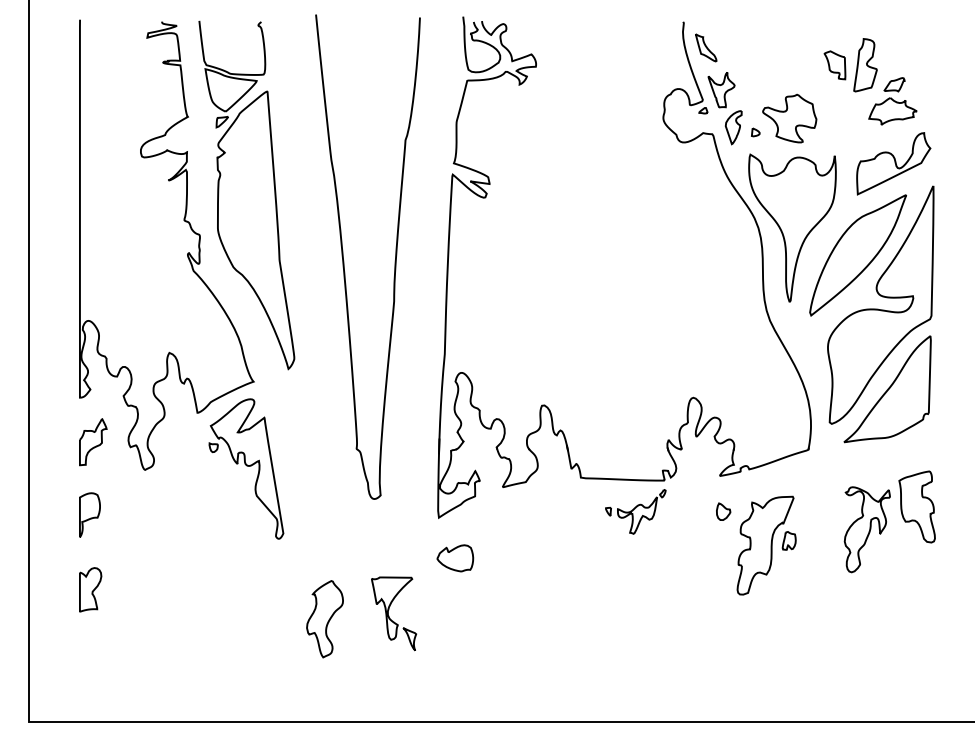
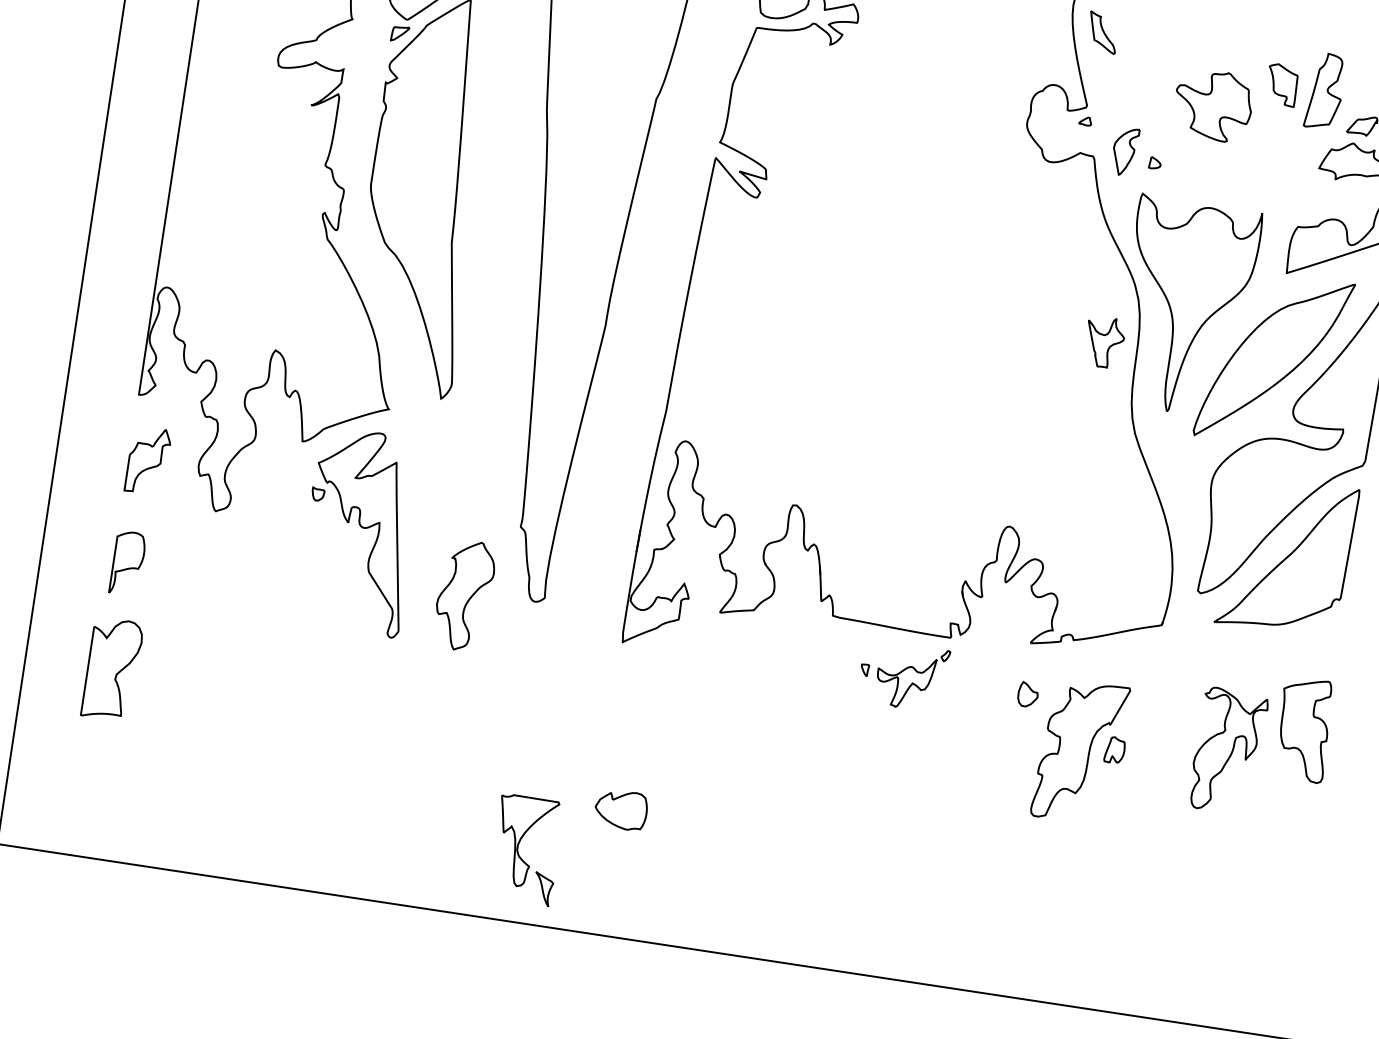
part: (721, 90) -> (1104, 342), moved
part: (789, 118) -> (1212, 105), moved
part: (455, 558) -> (621, 810), moved
part: (90, 589) -> (112, 669), size x1.6
part: (394, 613) -> (526, 849), moved
part: (324, 619) -> (463, 595), moved

